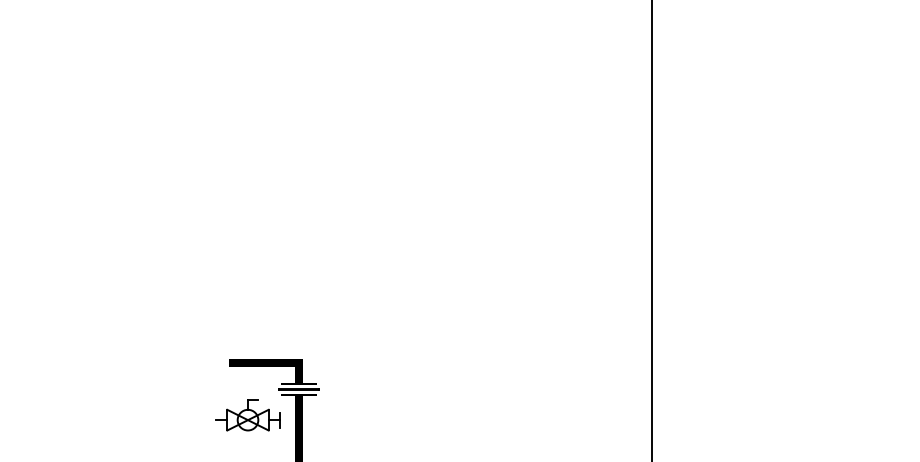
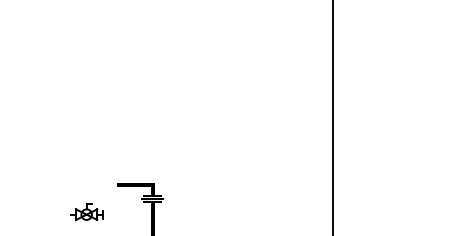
part: (247, 413) -> (86, 211), moved

